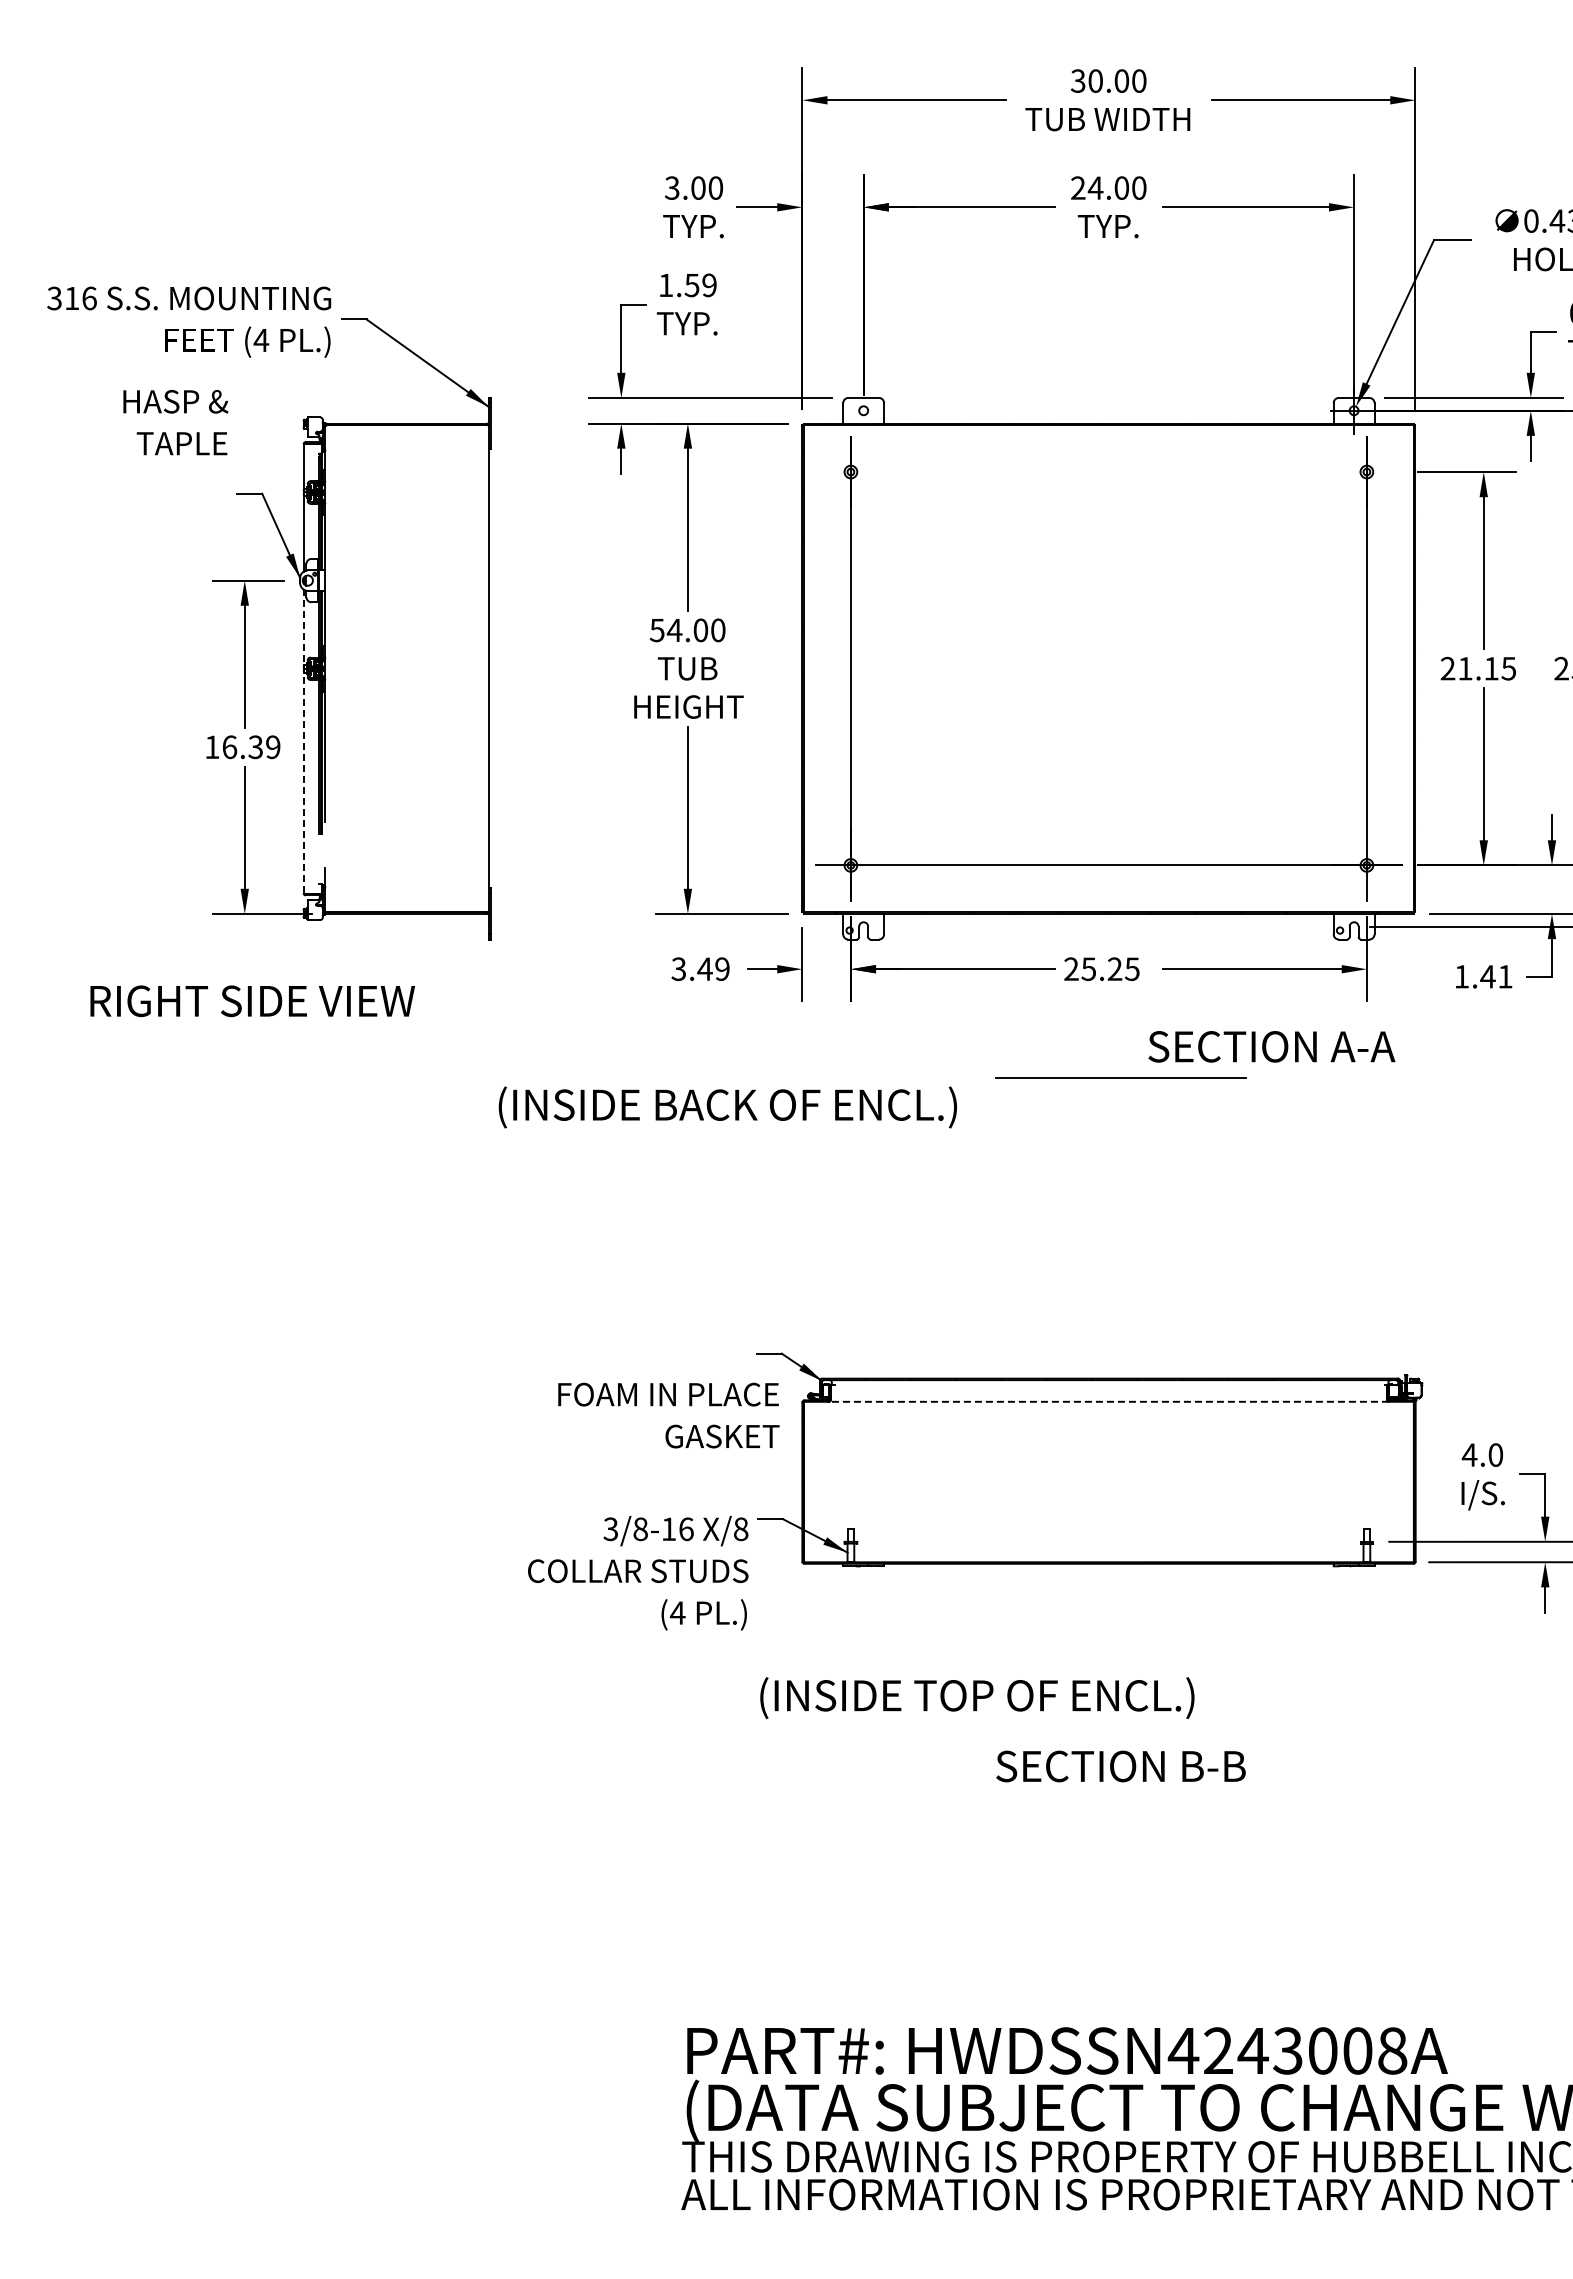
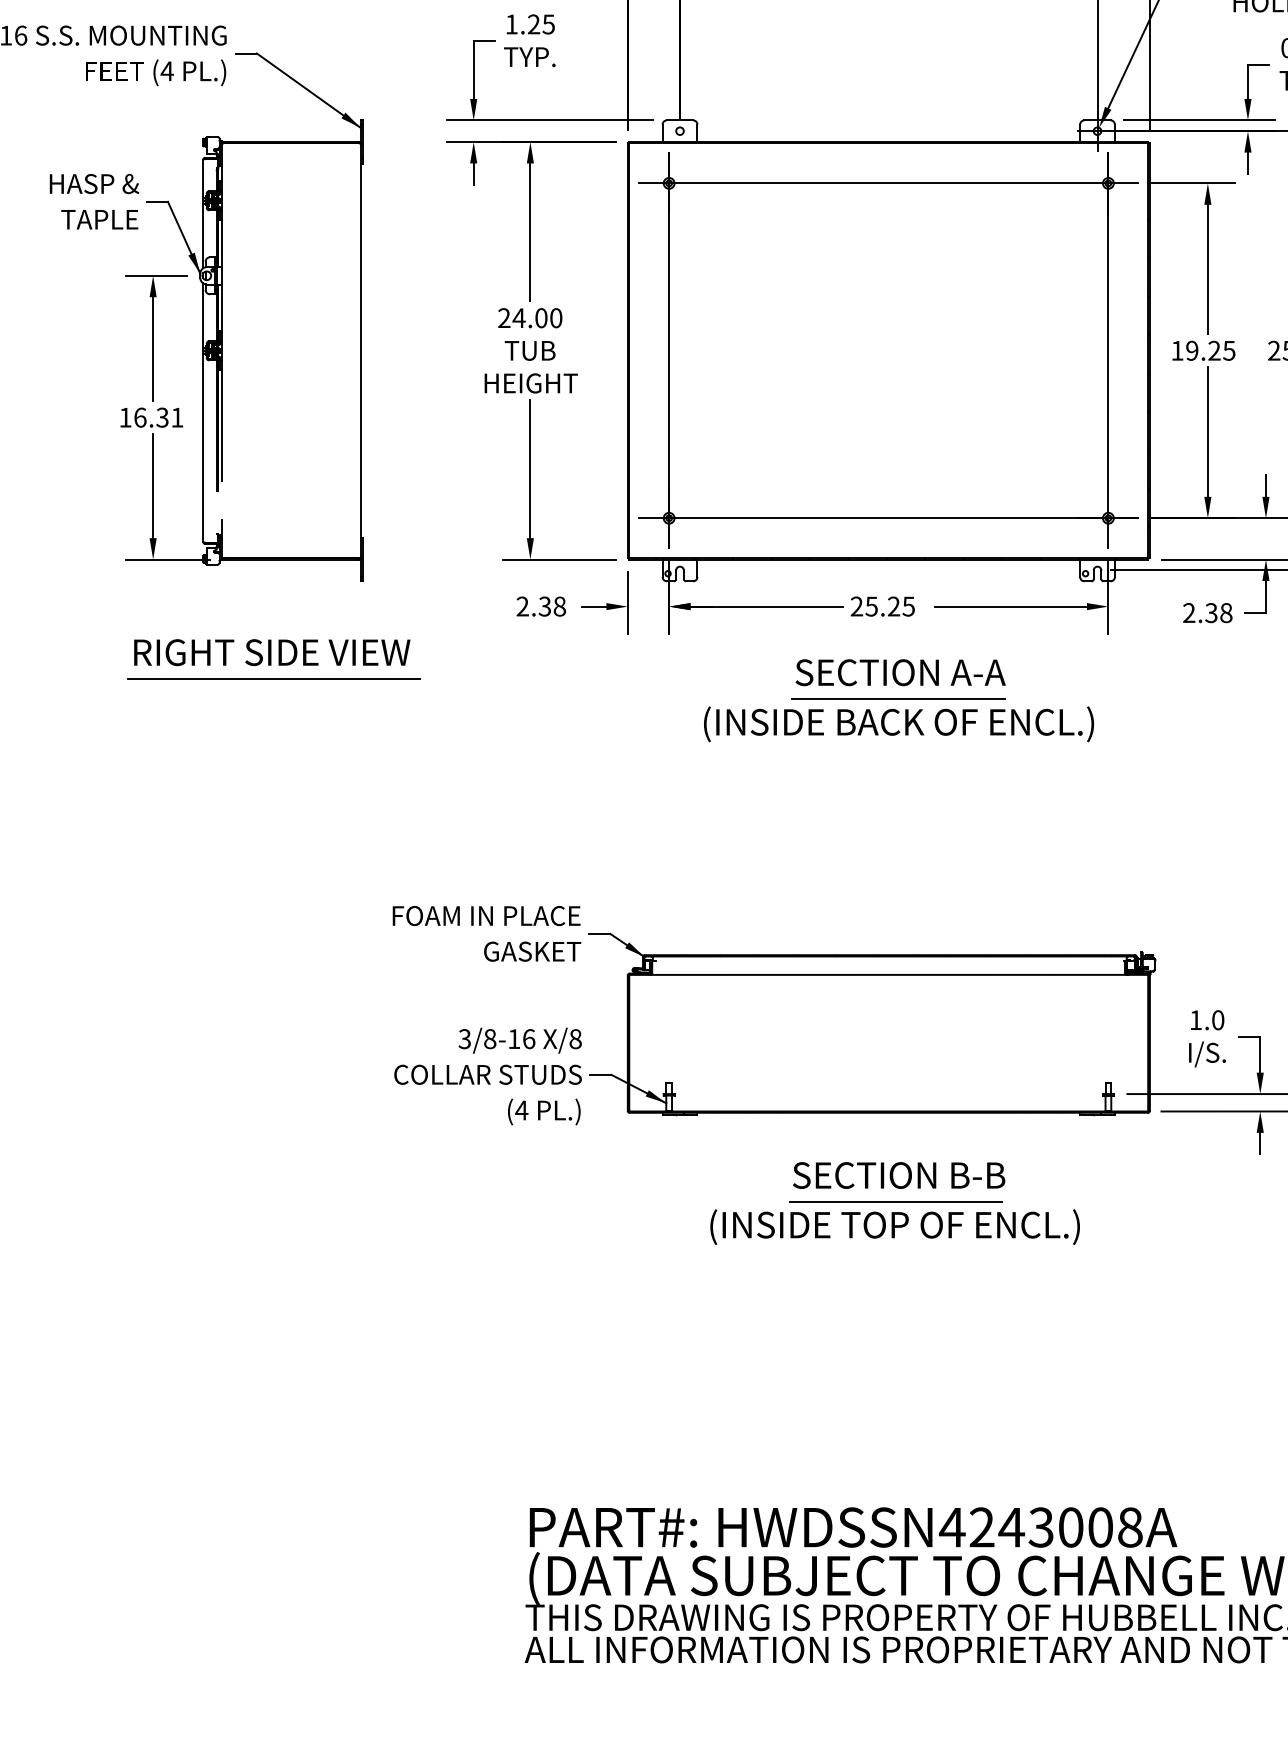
text: (700, 285) -> (541, 24), 1.59 -> 1.25
text: (175, 422) -> (94, 201), moved
line: (1108, 472) -> (888, 183), added
text: (656, 630) -> (503, 318), 54.00 -> 24.00
text: (1469, 668) -> (1195, 350), 21.15 -> 19.25
line: (303, 741) -> (203, 412), dashed -> solid
text: (273, 747) -> (177, 417), 16.39 -> 16.31
text: (700, 969) -> (541, 606), 3.49 -> 2.38
text: (1483, 976) -> (1207, 612), 1.41 -> 2.38
text: (252, 1001) -> (272, 652), moved
text: (1271, 1046) -> (900, 672), moved
line: (386, 1054) -> (273, 679), added
text: (727, 1107) -> (898, 724), moved
line: (1108, 1401) -> (888, 974), dashed -> solid
text: (668, 1415) -> (486, 933), moved
text: (1469, 1454) -> (1195, 1019), 4.0 -> 1.0
text: (638, 1573) -> (488, 1076), moved
line: (1116, 1668) -> (895, 1201), added
text: (977, 1698) -> (895, 1227), moved
text: (1120, 1766) -> (898, 1175), moved

